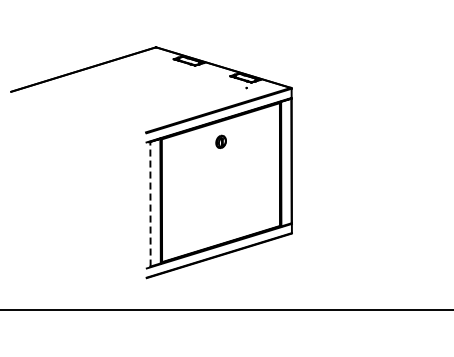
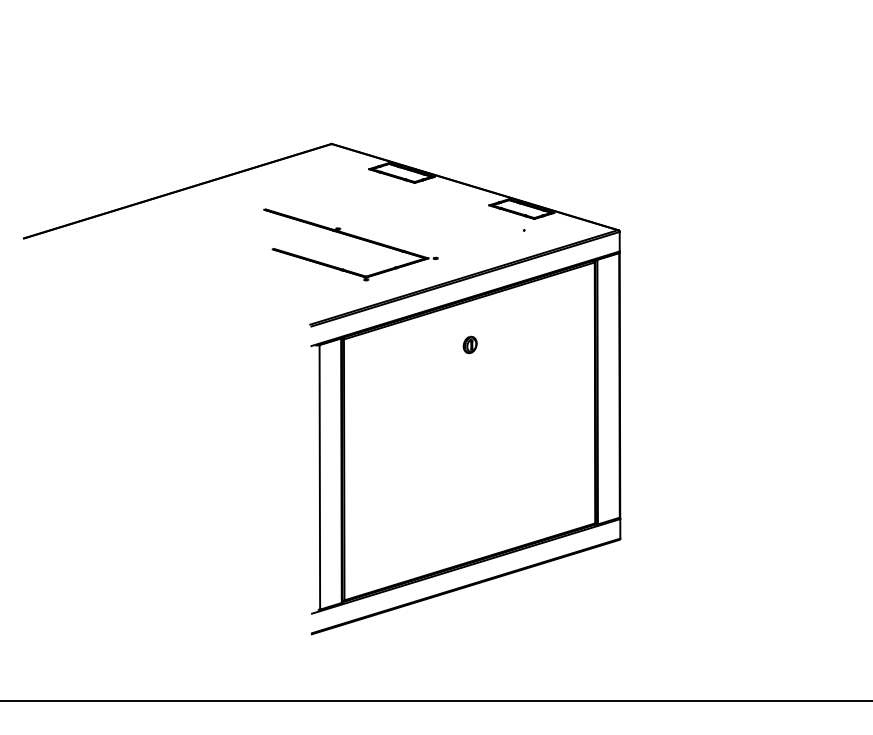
part: (164, 94) -> (349, 244), added
part: (221, 141) -> (470, 344), size x0.62
line: (150, 203) -> (319, 475), dashed -> solid

